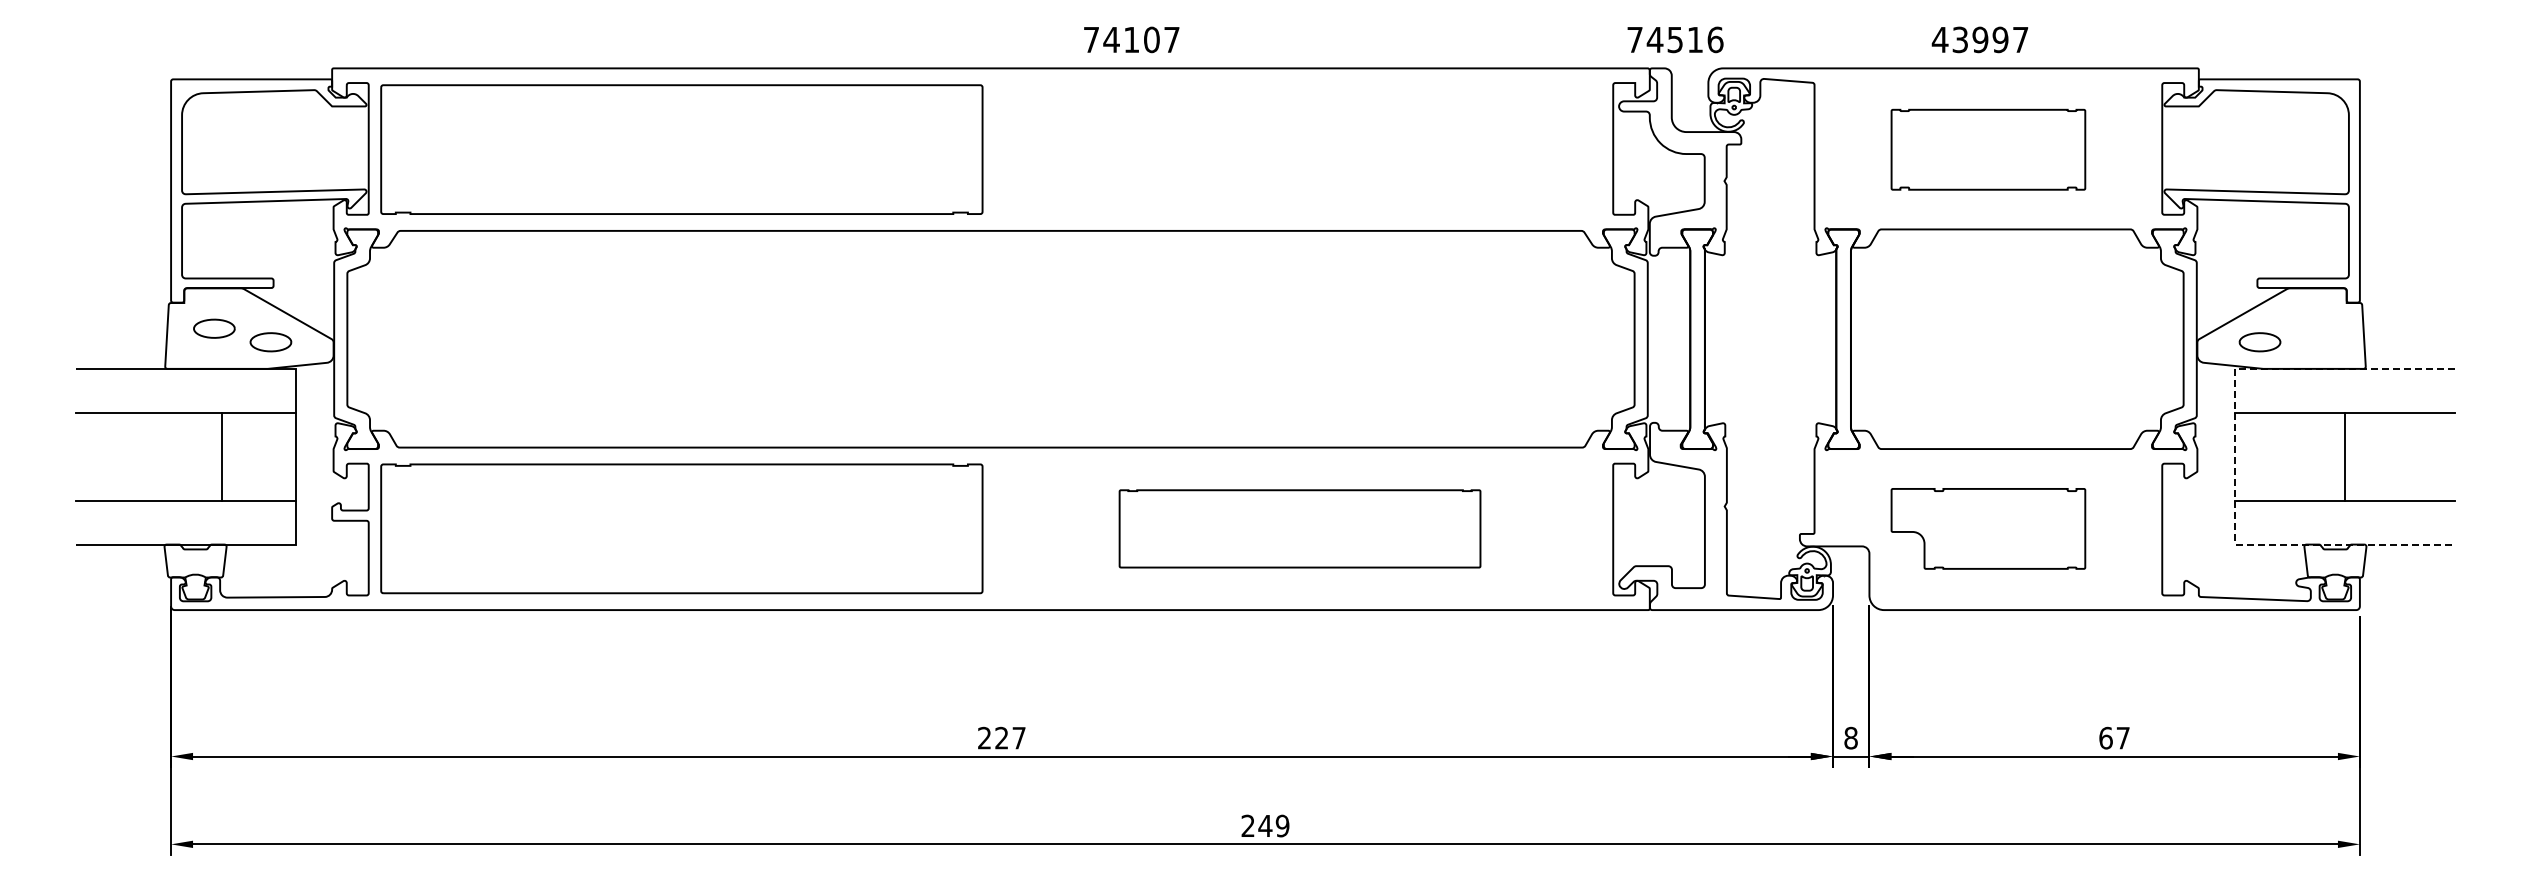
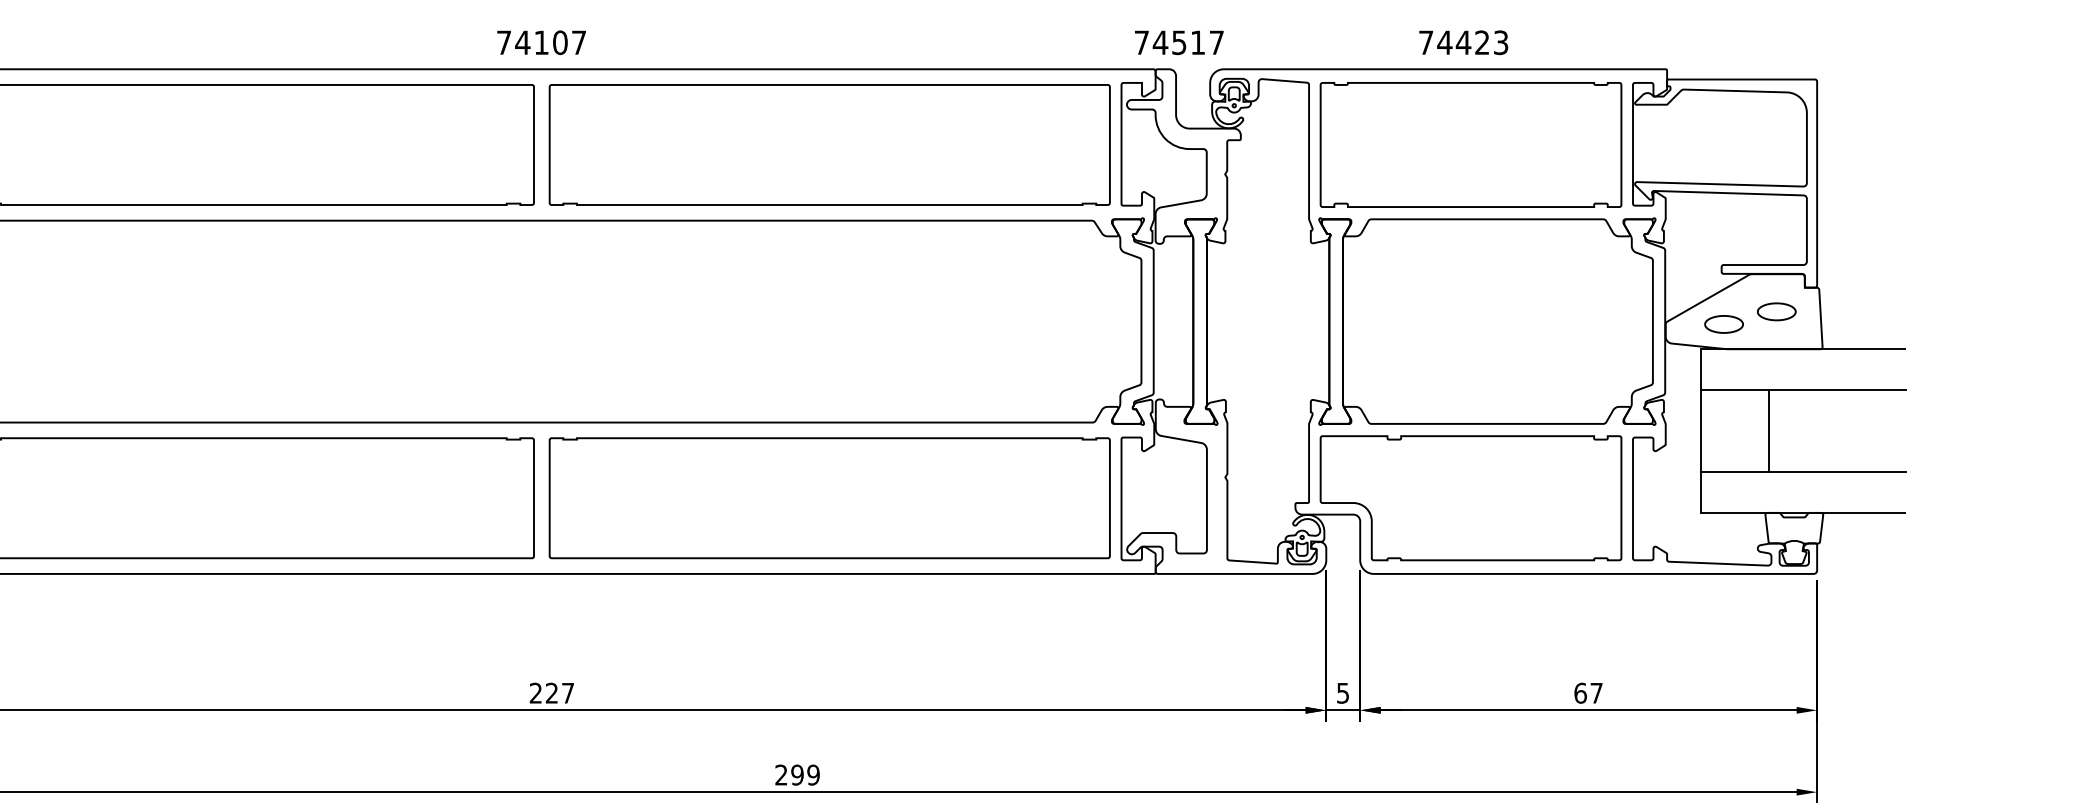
text: (1131, 39) -> (541, 42), moved
text: (1715, 39) -> (1216, 42), 74516 -> 74517
text: (1979, 39) -> (1462, 42), 43997 -> 74423
part: (1299, 149) -> (829, 144), added
part: (1988, 149) -> (1471, 144), size x1.67
part: (2316, 328) -> (1776, 311), added
line: (2235, 456) -> (1701, 430), dashed -> solid
line: (2344, 456) -> (1769, 430), moved
part: (1299, 528) -> (829, 497), size x1.67
part: (1988, 528) -> (1471, 497), size x1.67
text: (1850, 737) -> (1342, 692), 8 -> 5
text: (1265, 825) -> (797, 774), 249 -> 299

